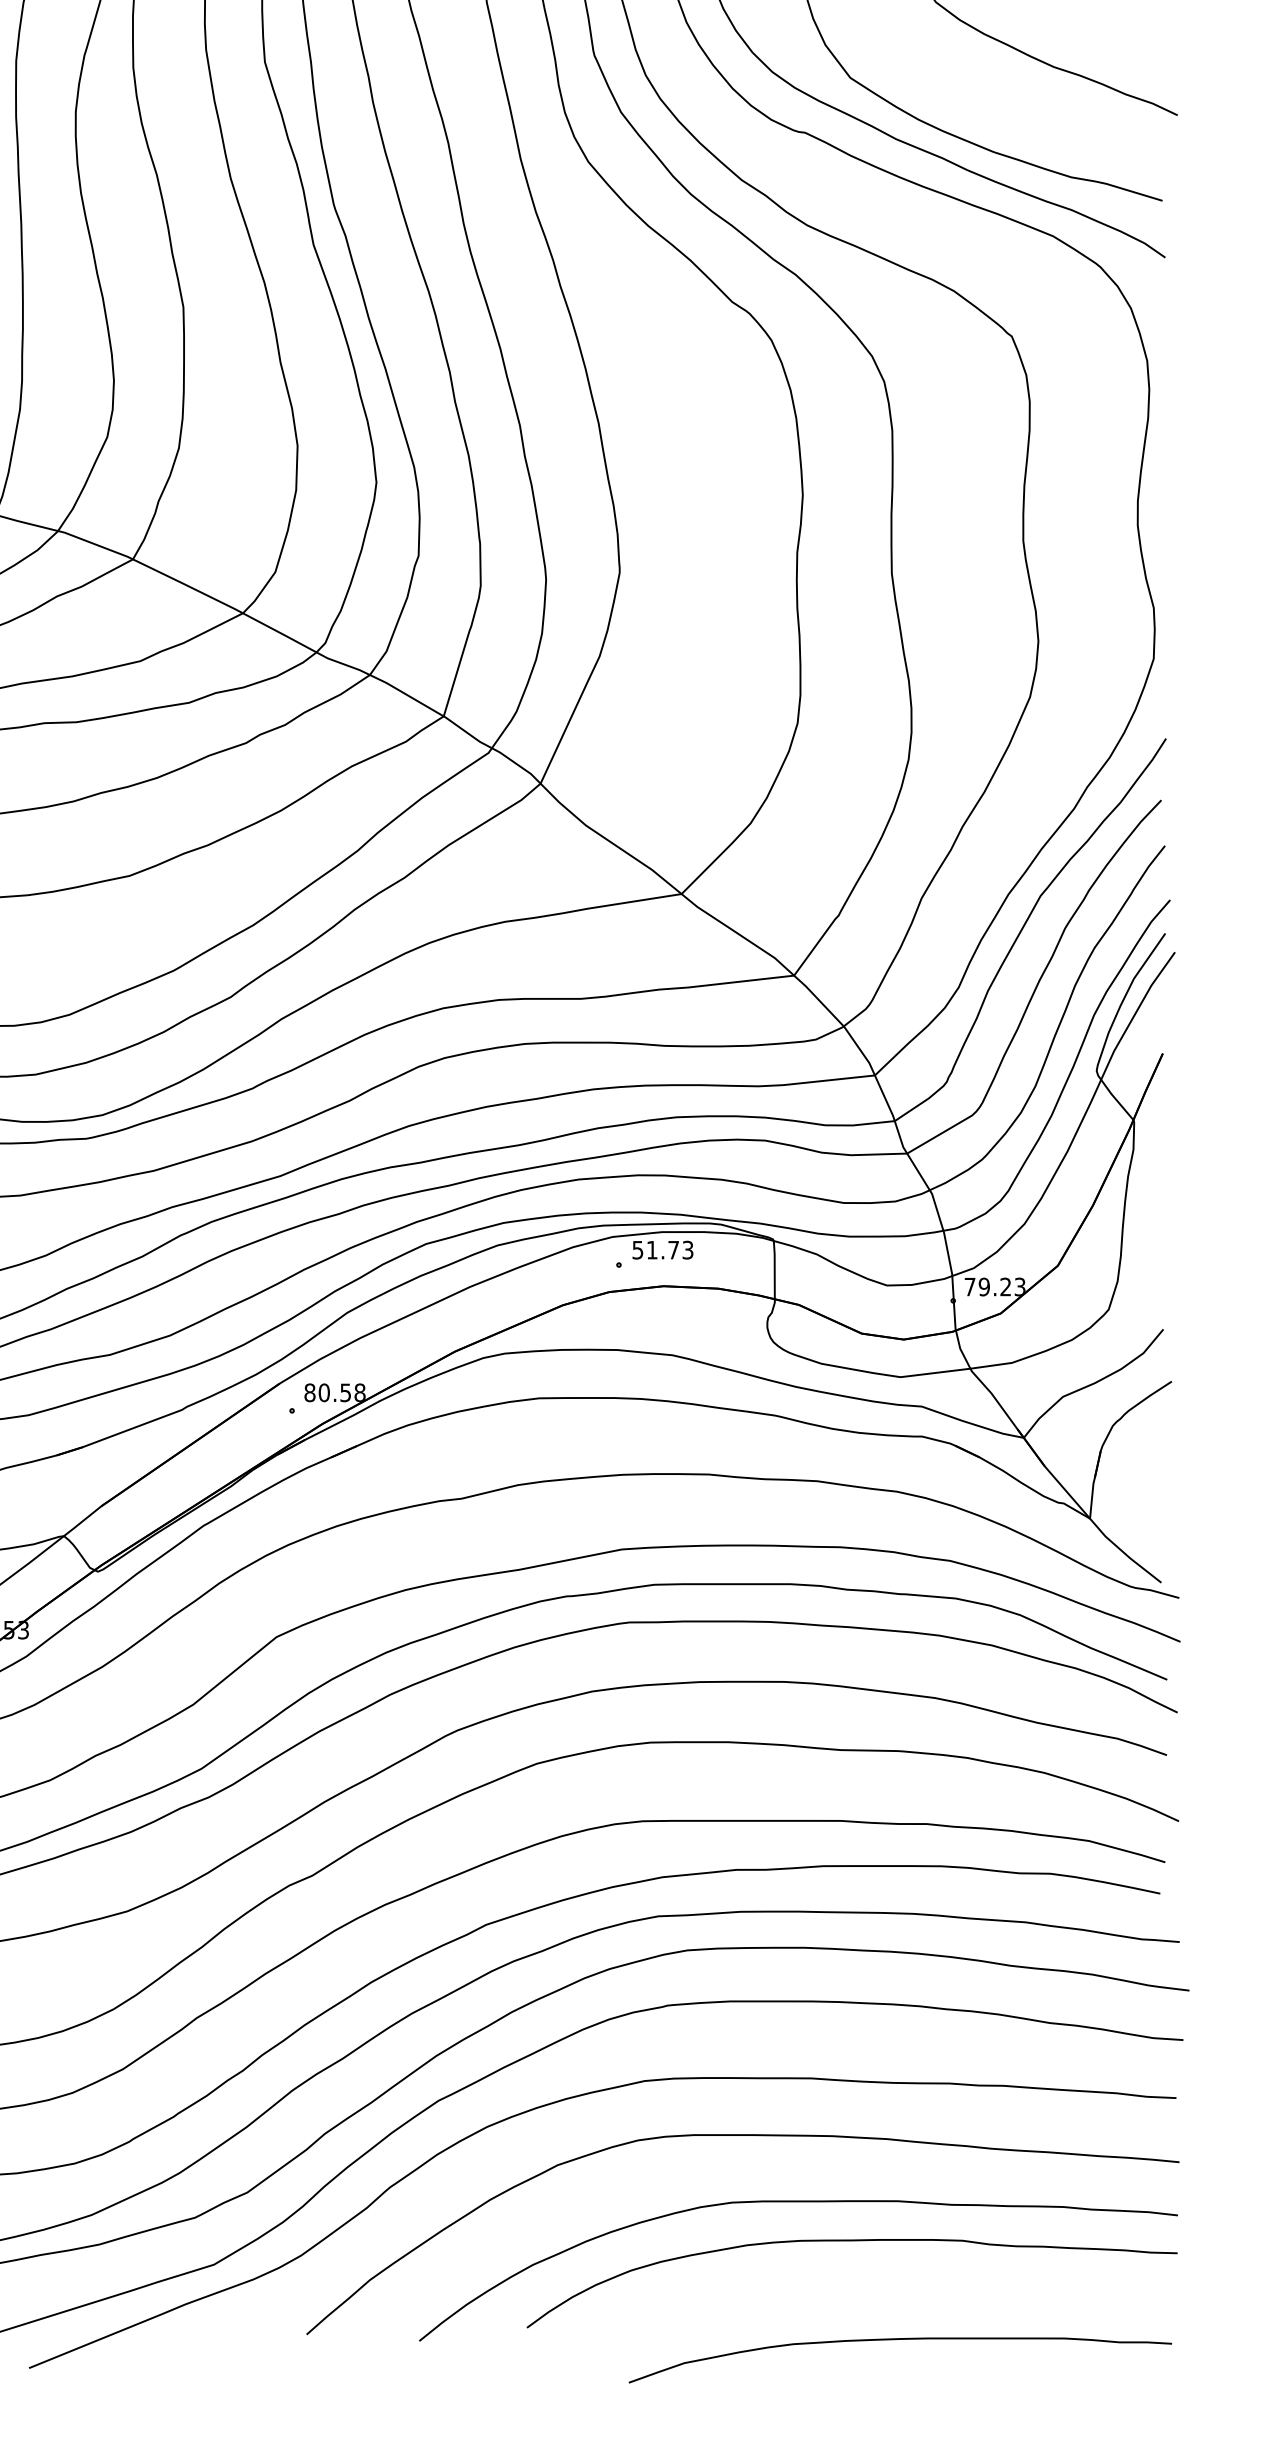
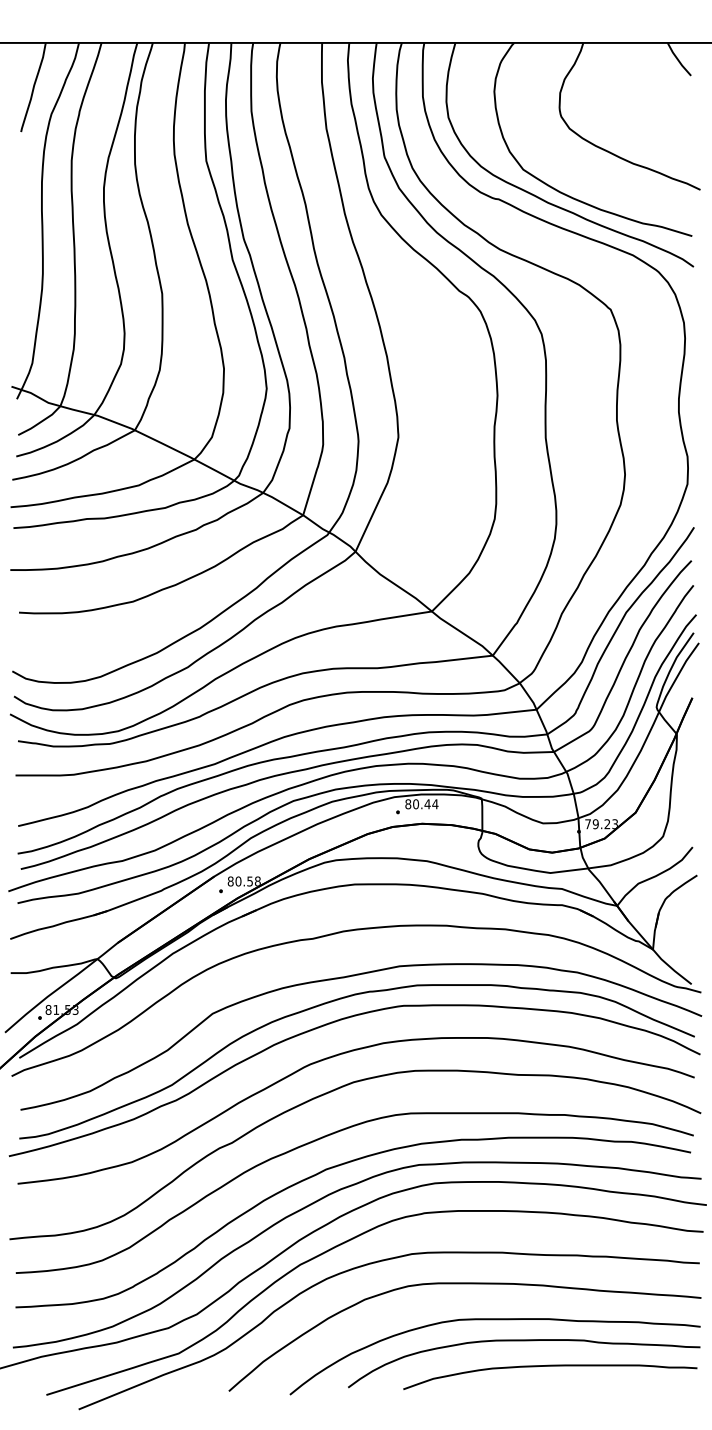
text: (662, 1250) -> (421, 804), 51.73 -> 80.44
curve: (900, 2340) -> (550, 1366), moved

